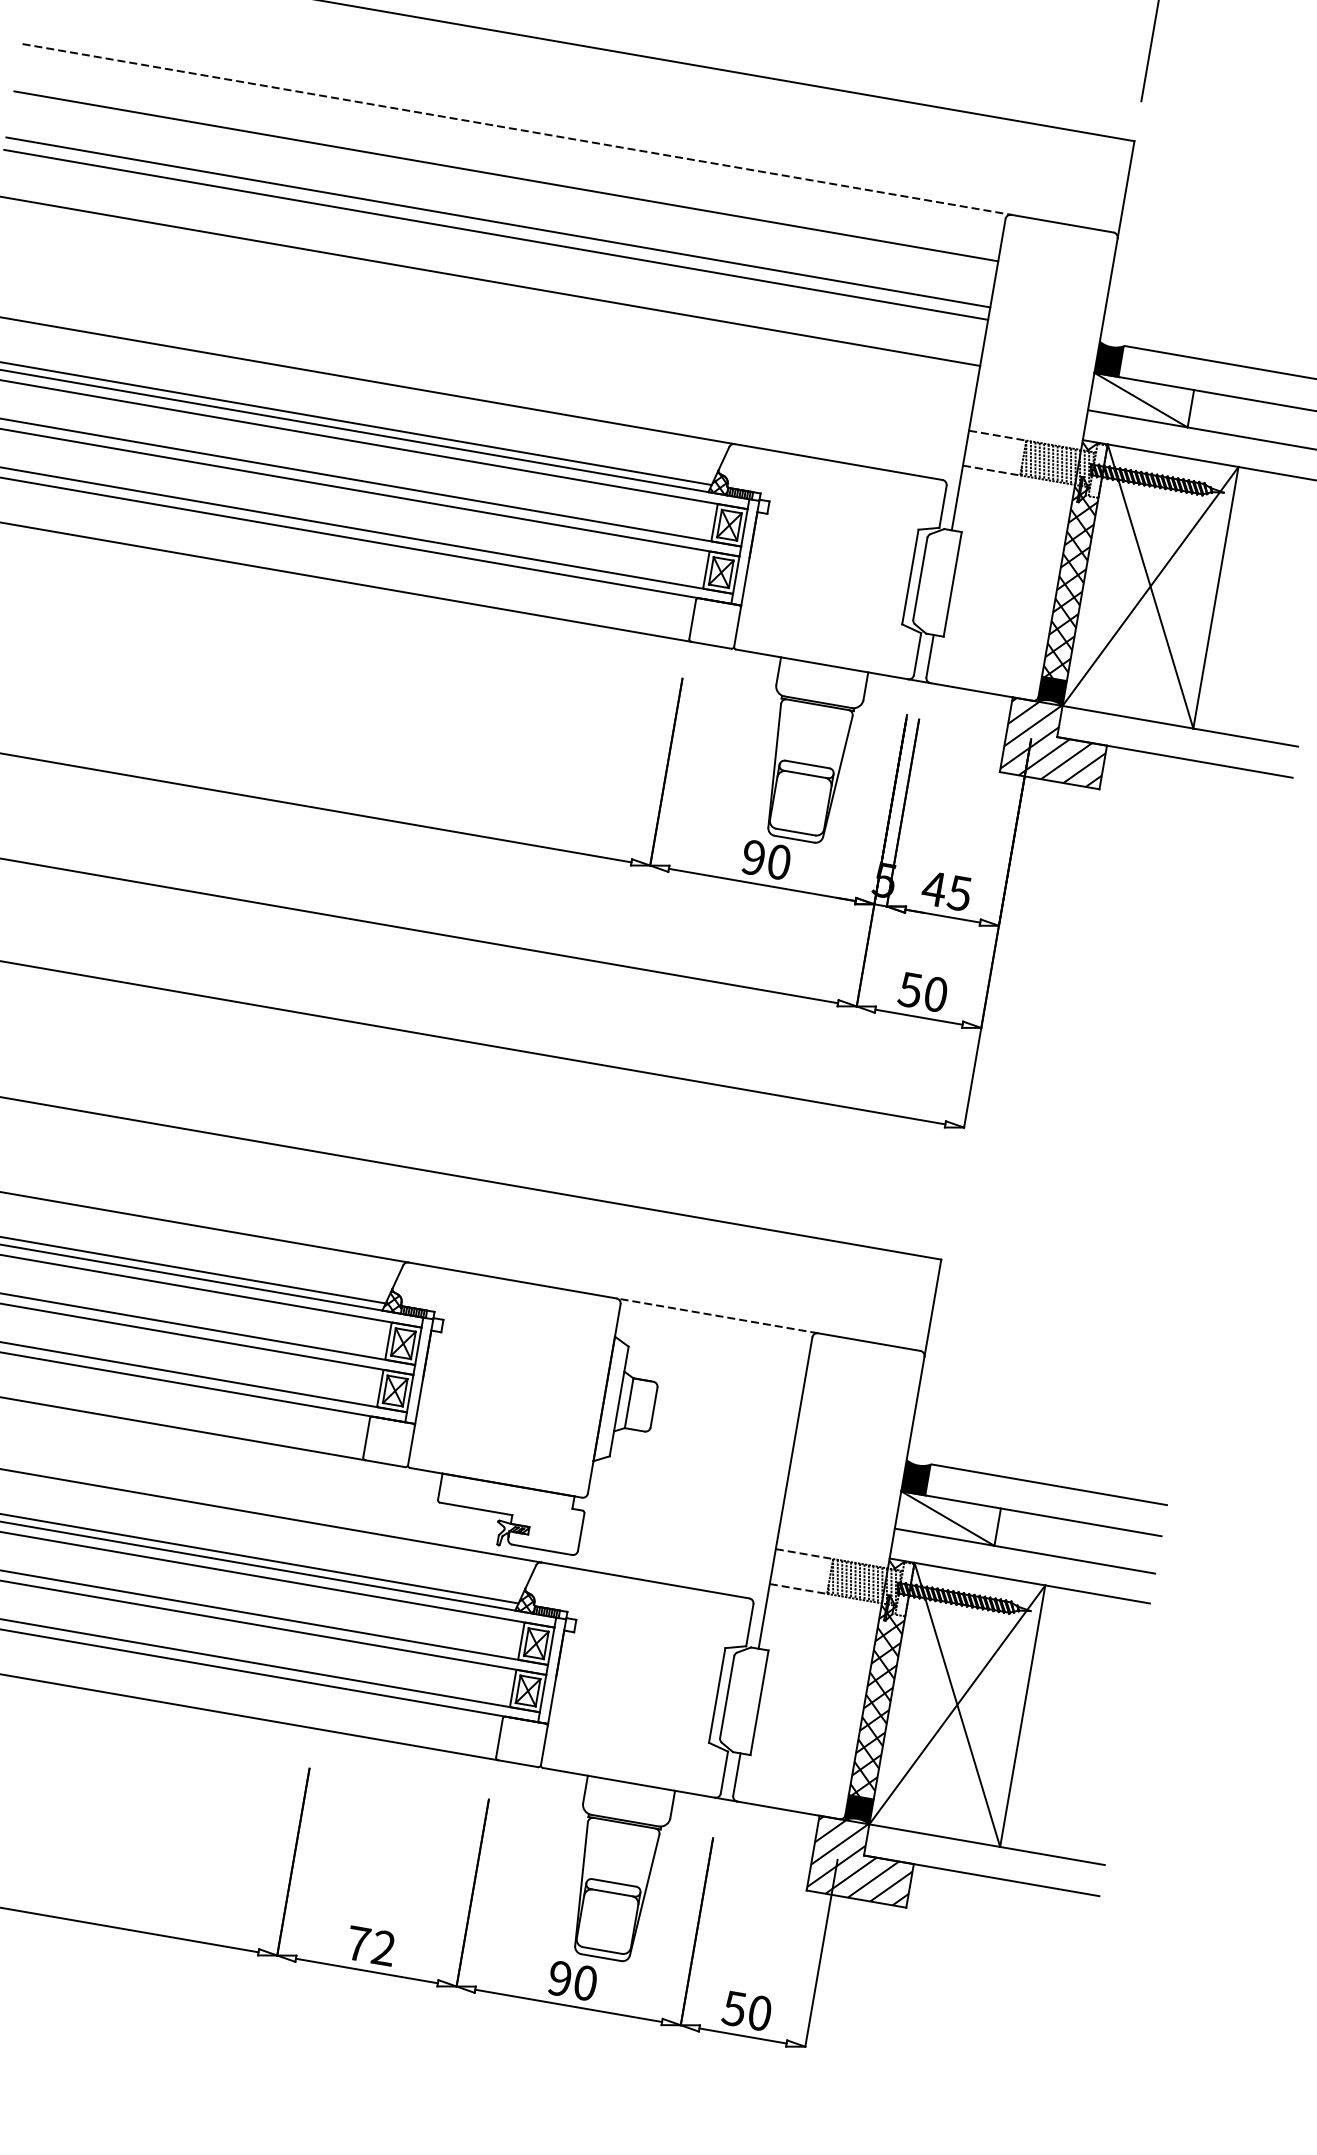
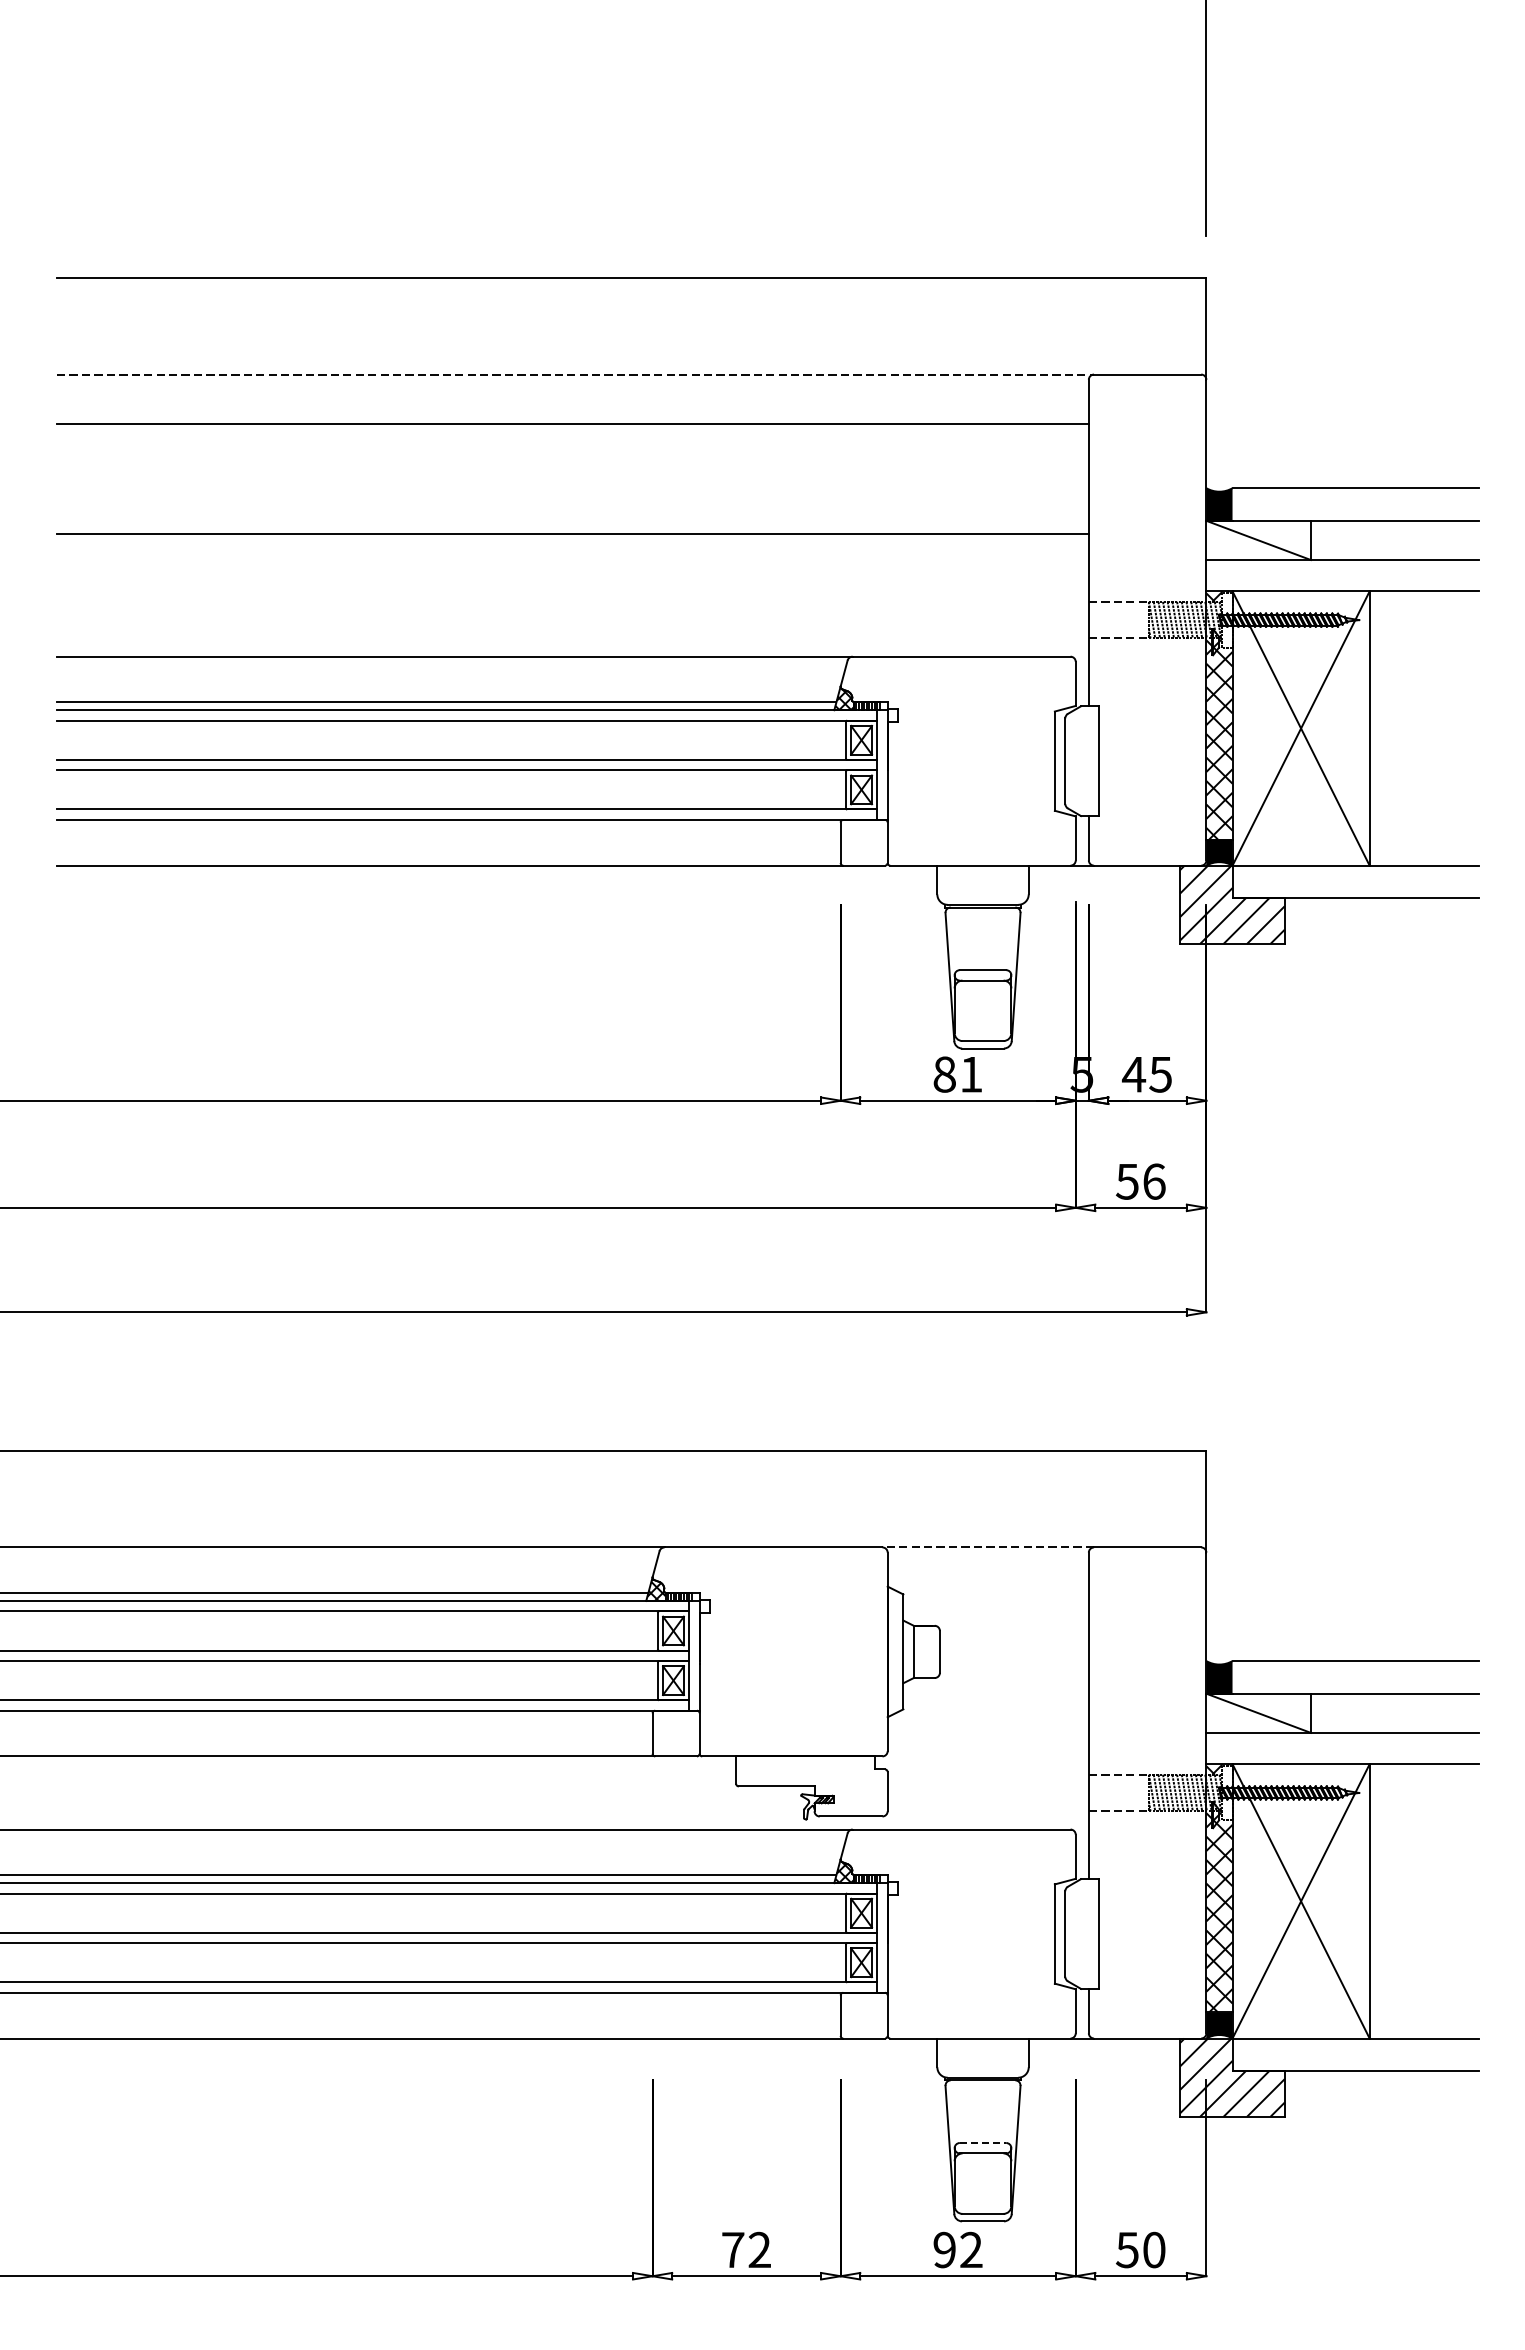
line: (497, 222) -> (572, 472), removed
line: (495, 234) -> (572, 485), removed
text: (765, 859) -> (957, 1074), 90 -> 81
text: (936, 994) -> (1154, 1181), 50 -> 56
line: (614, 1883) -> (983, 2143), solid -> dashed
text: (585, 1982) -> (971, 2249), 90 -> 92

